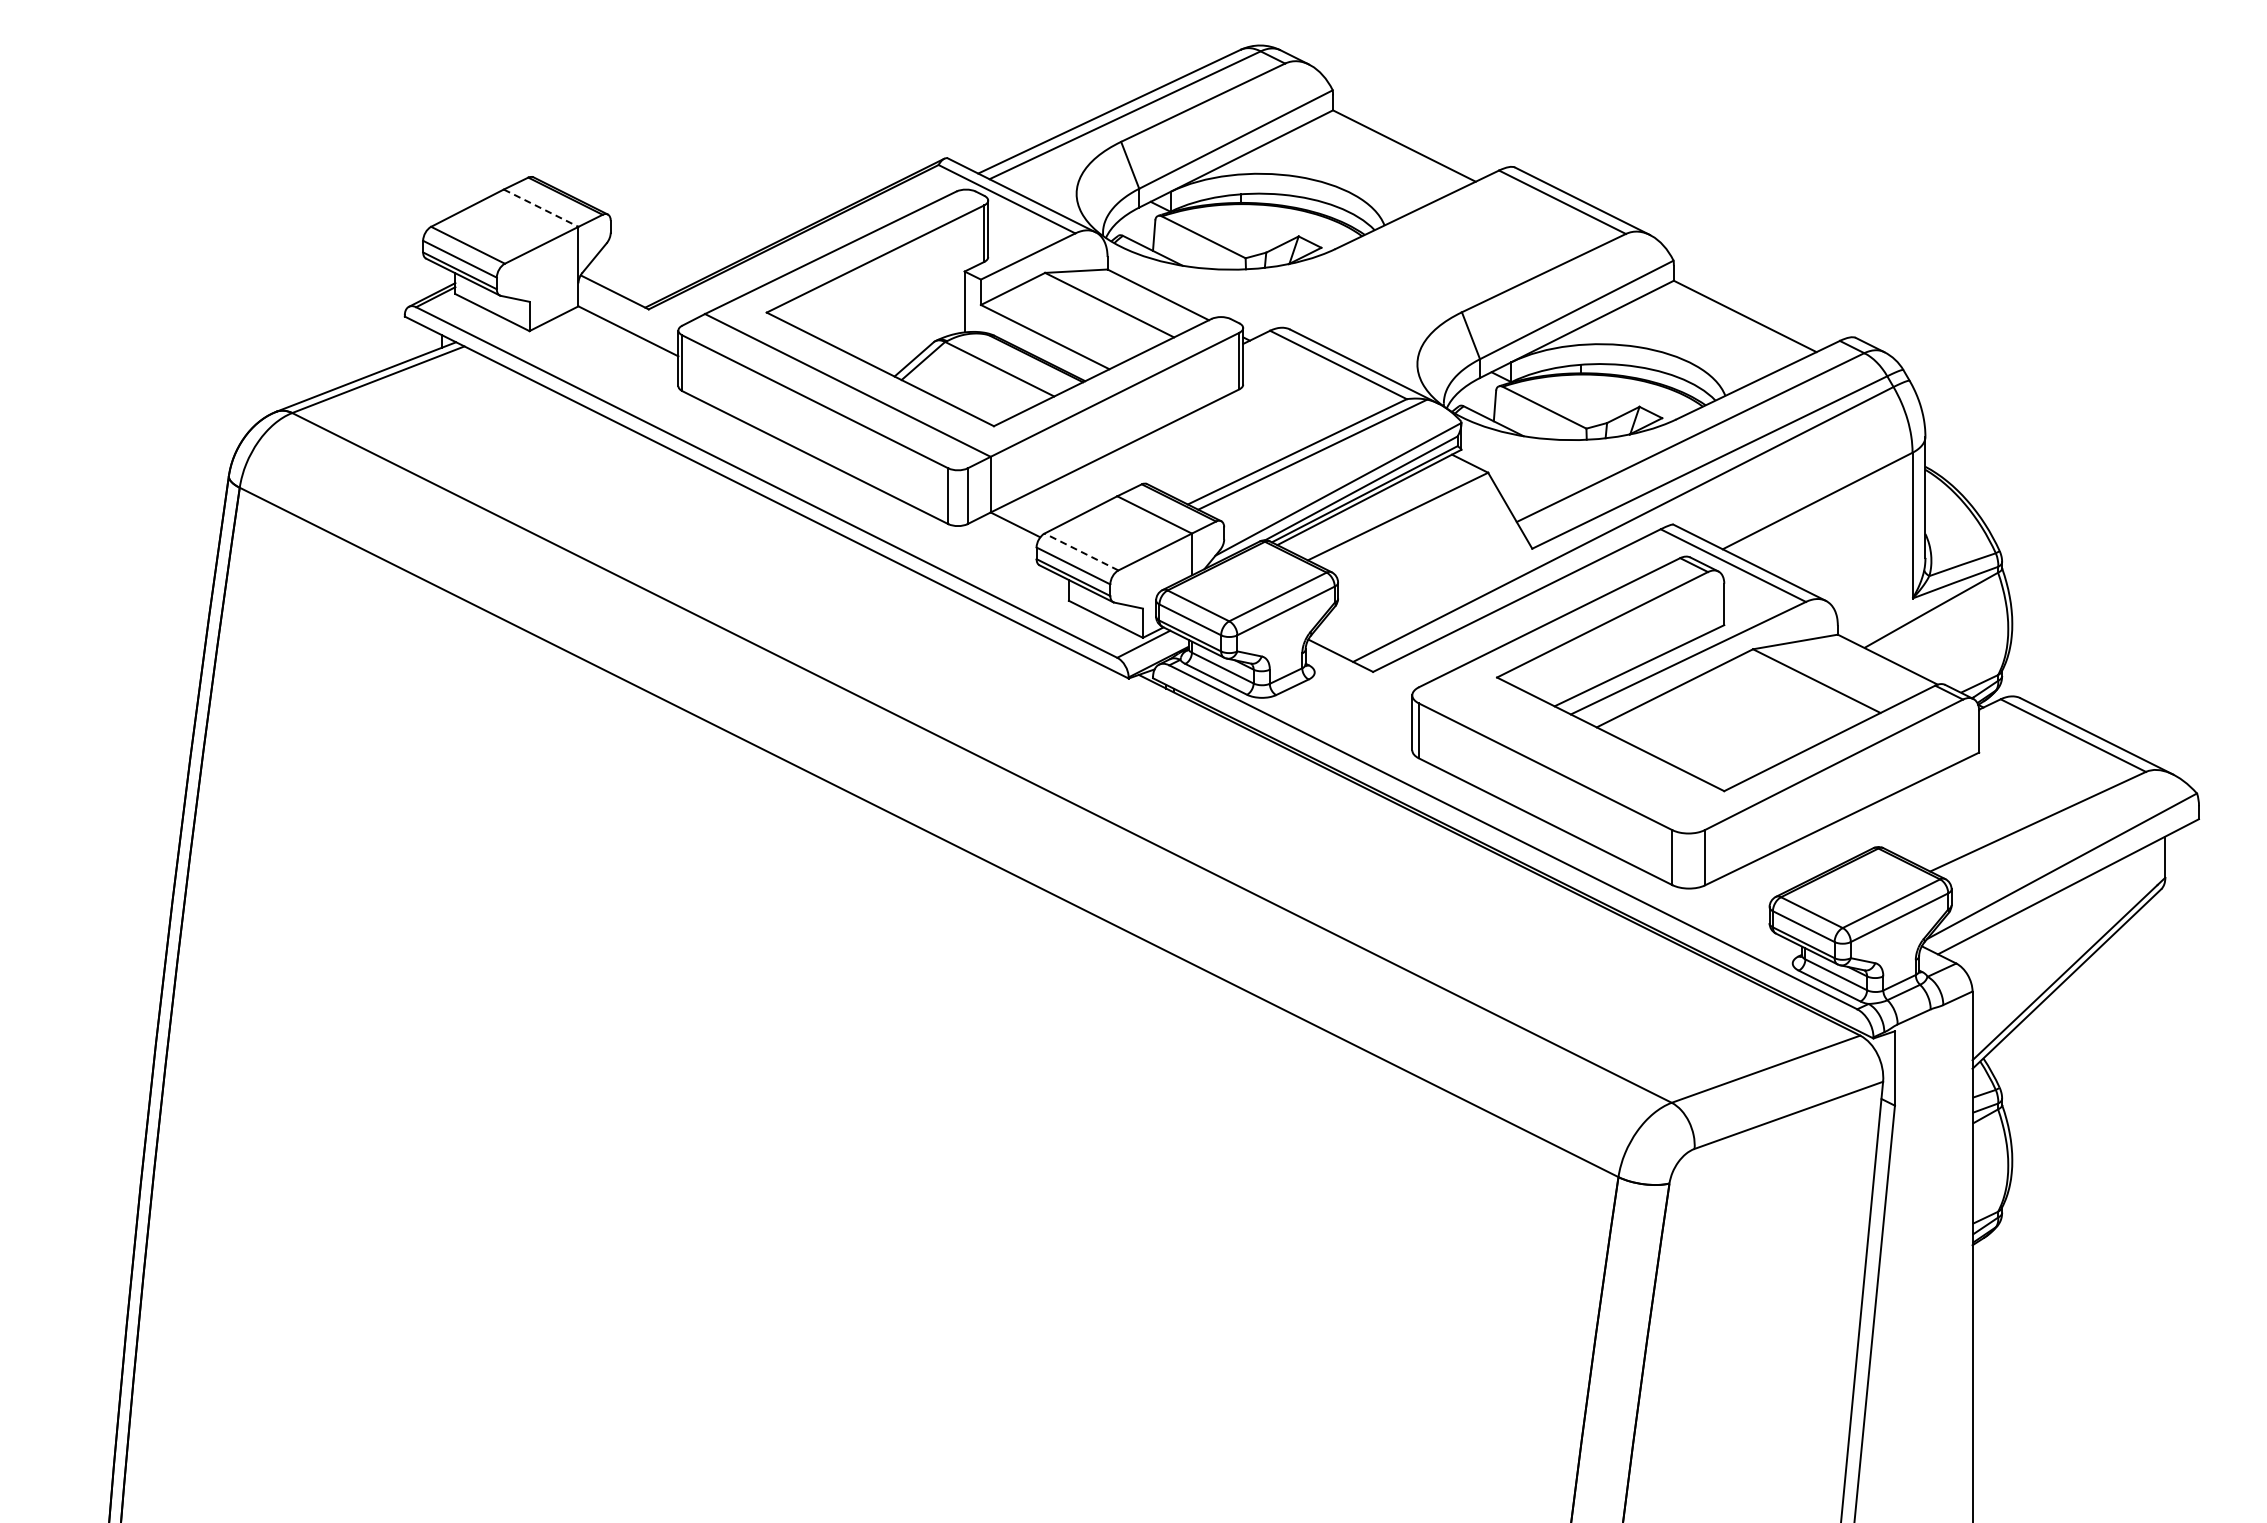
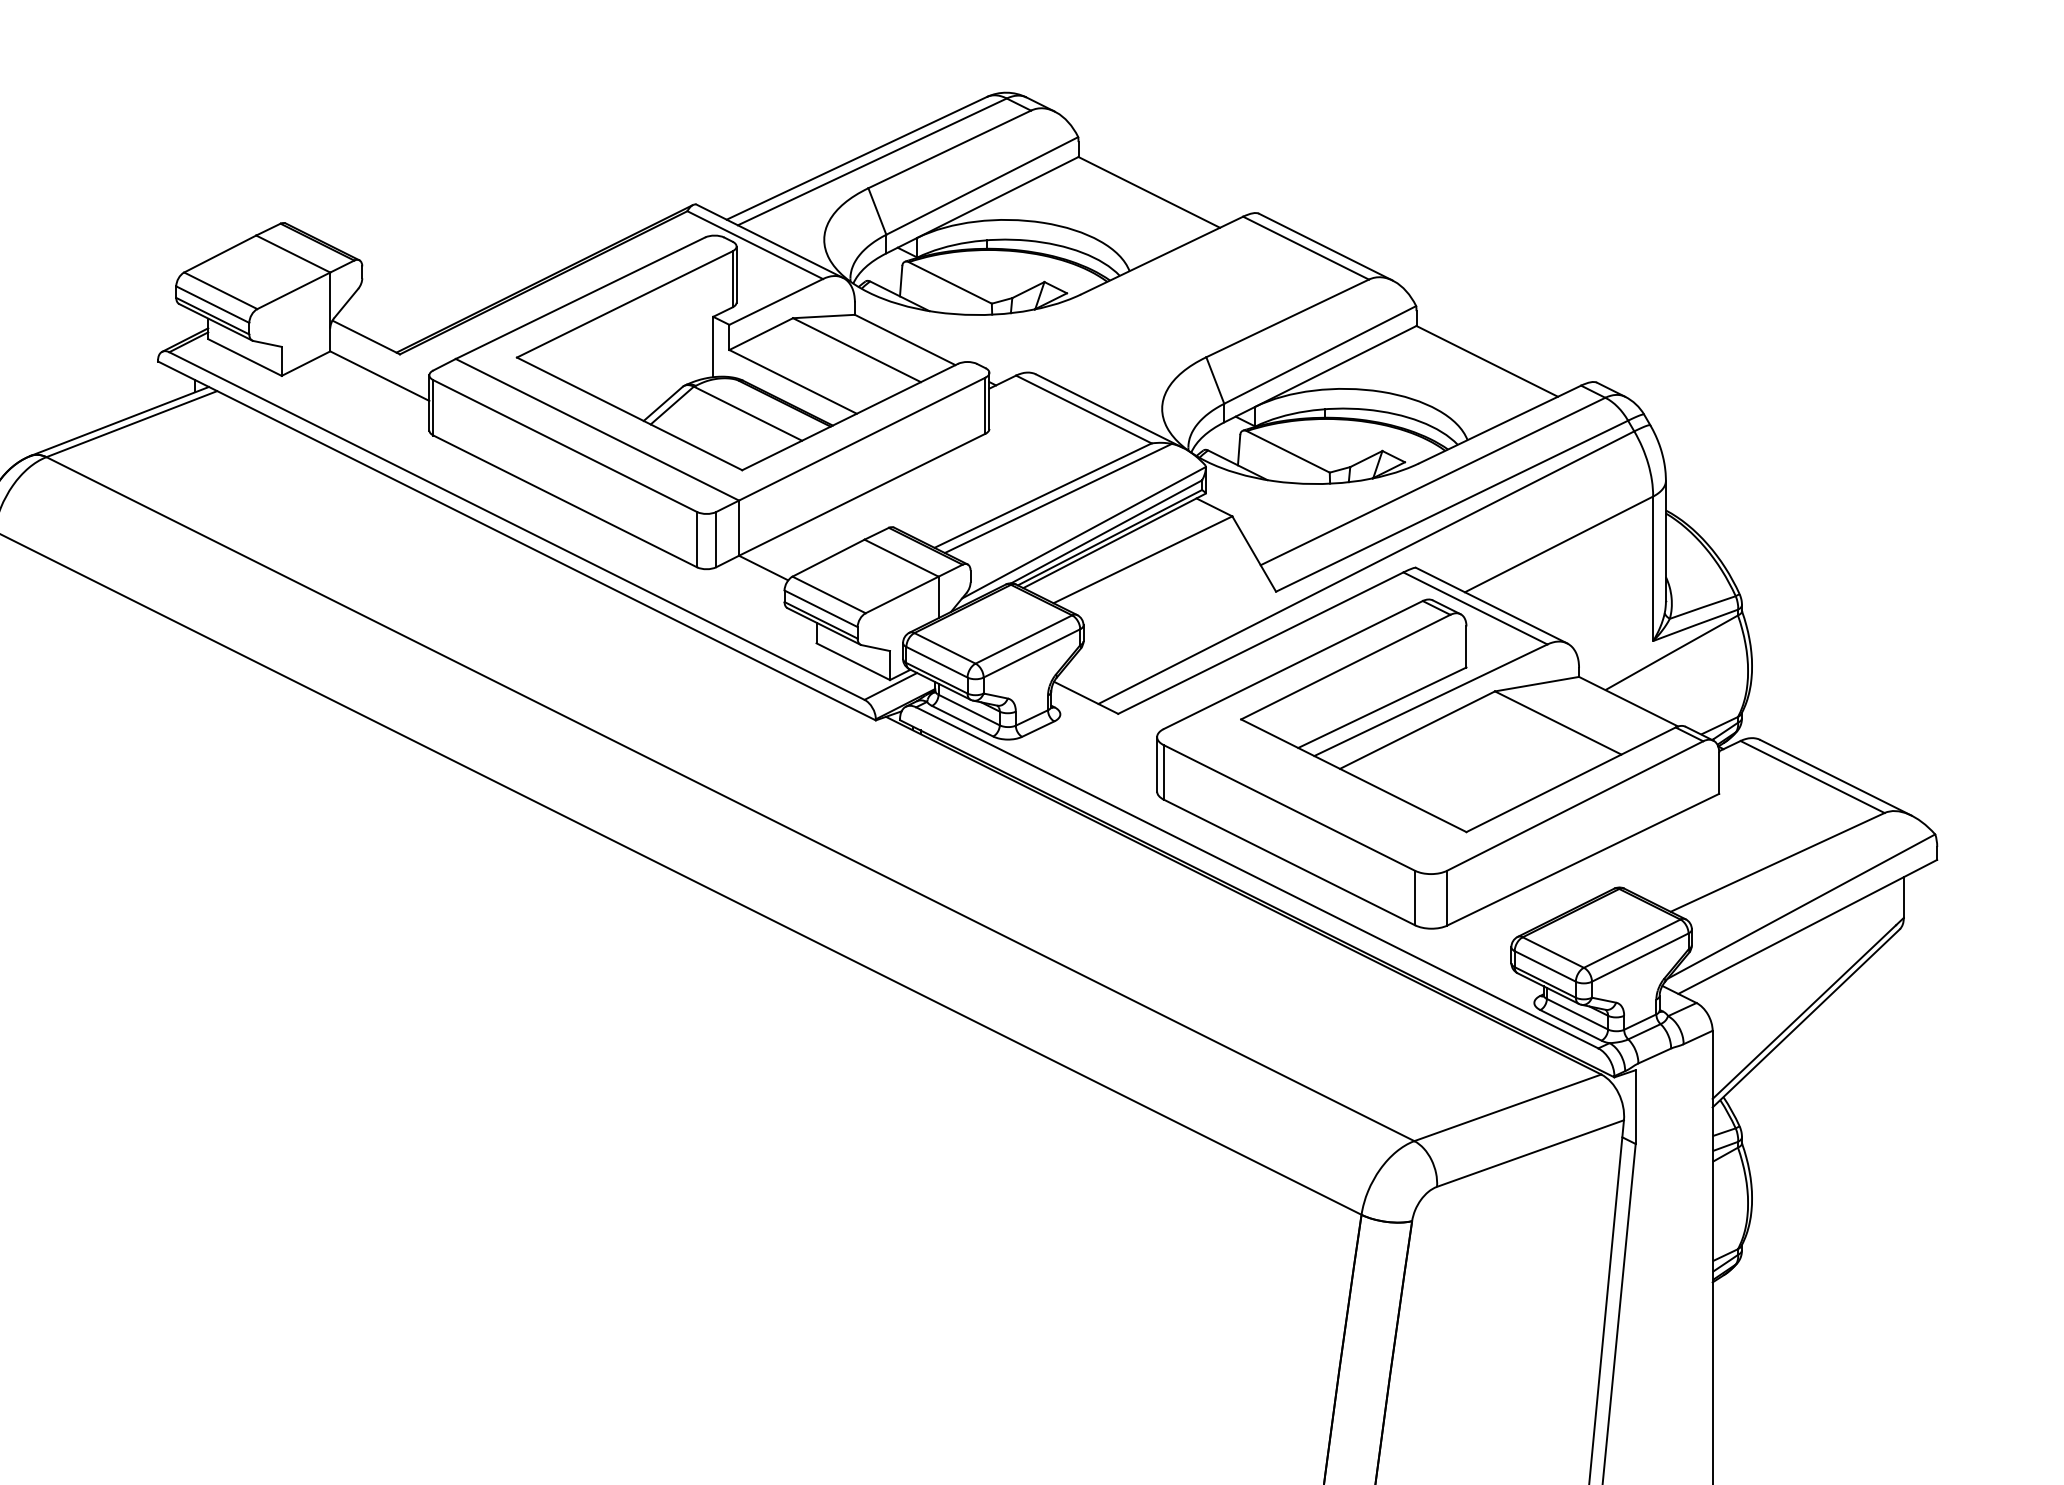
line: (541, 208) -> (293, 254), dashed -> solid
line: (1081, 551) -> (829, 594), dashed -> solid

